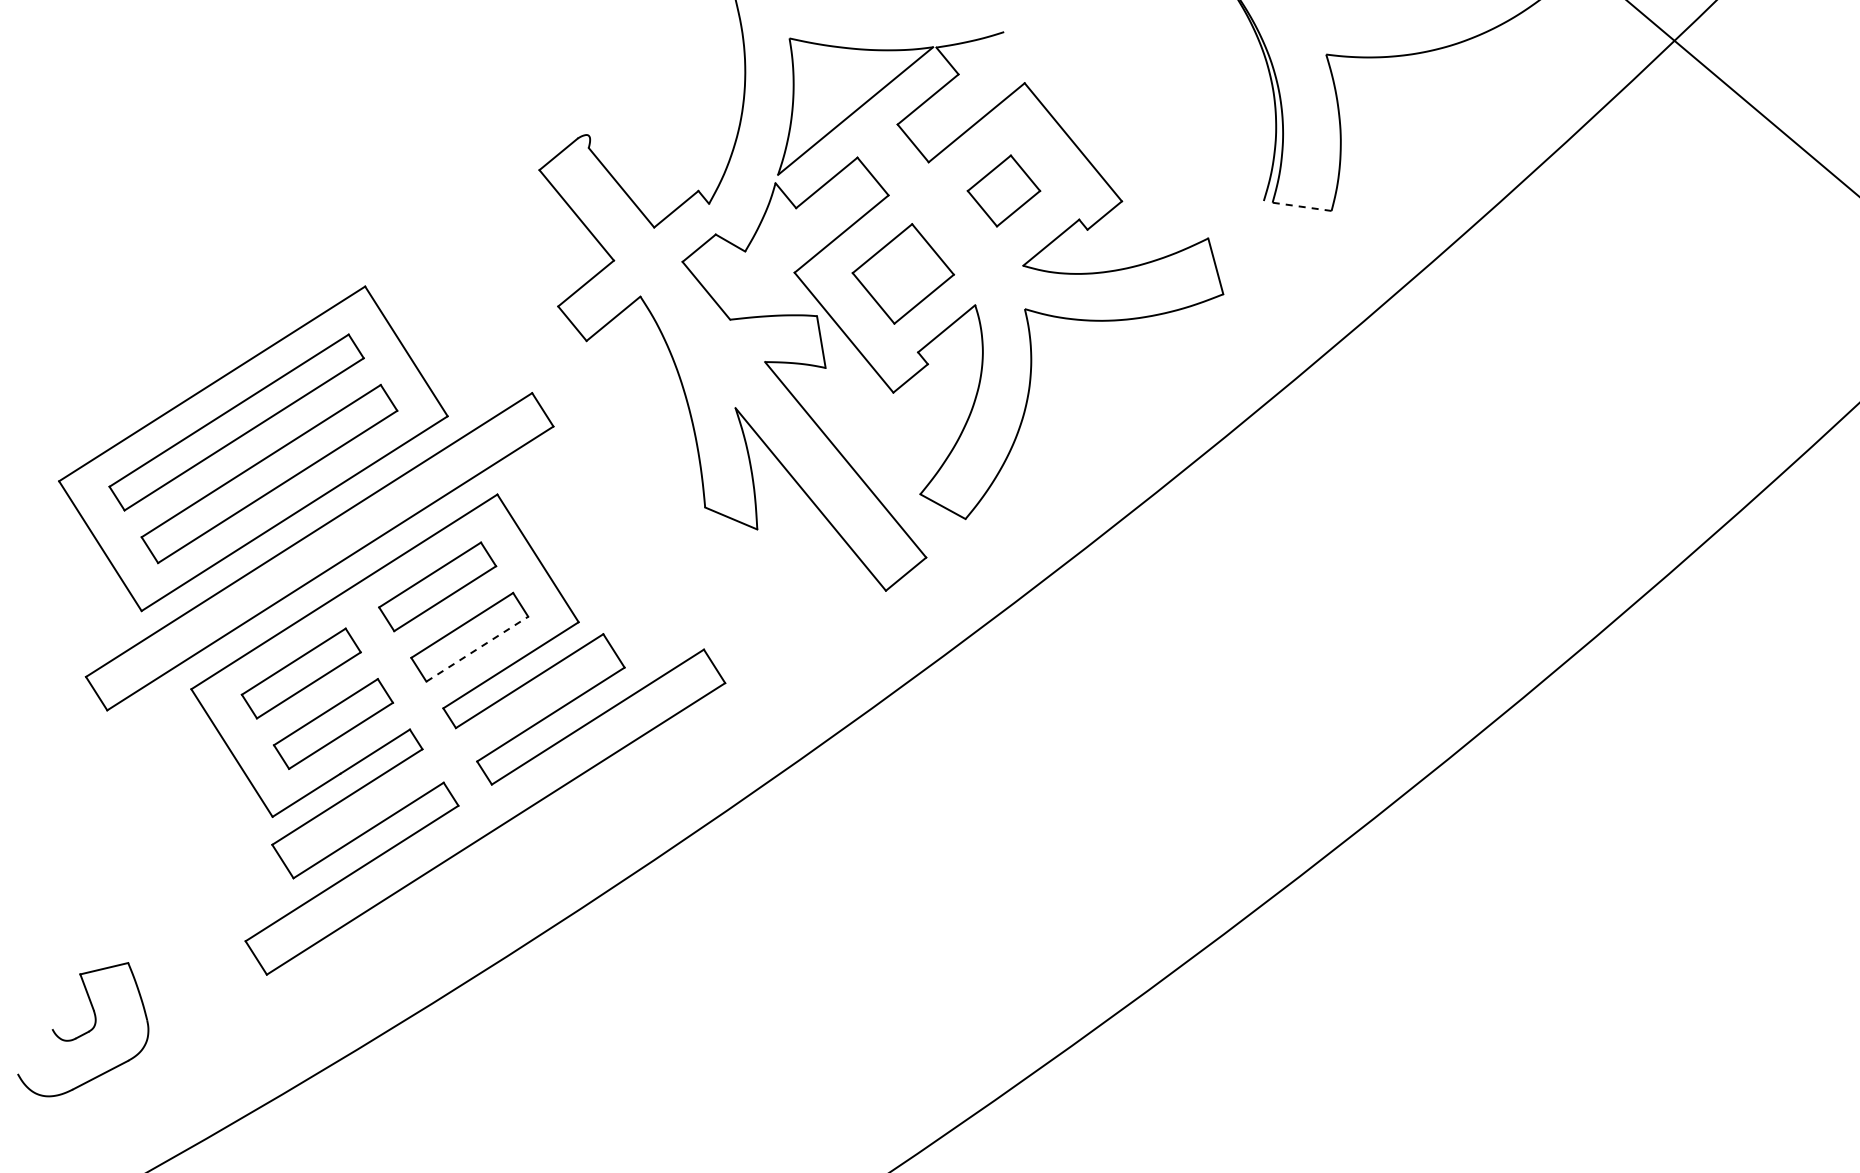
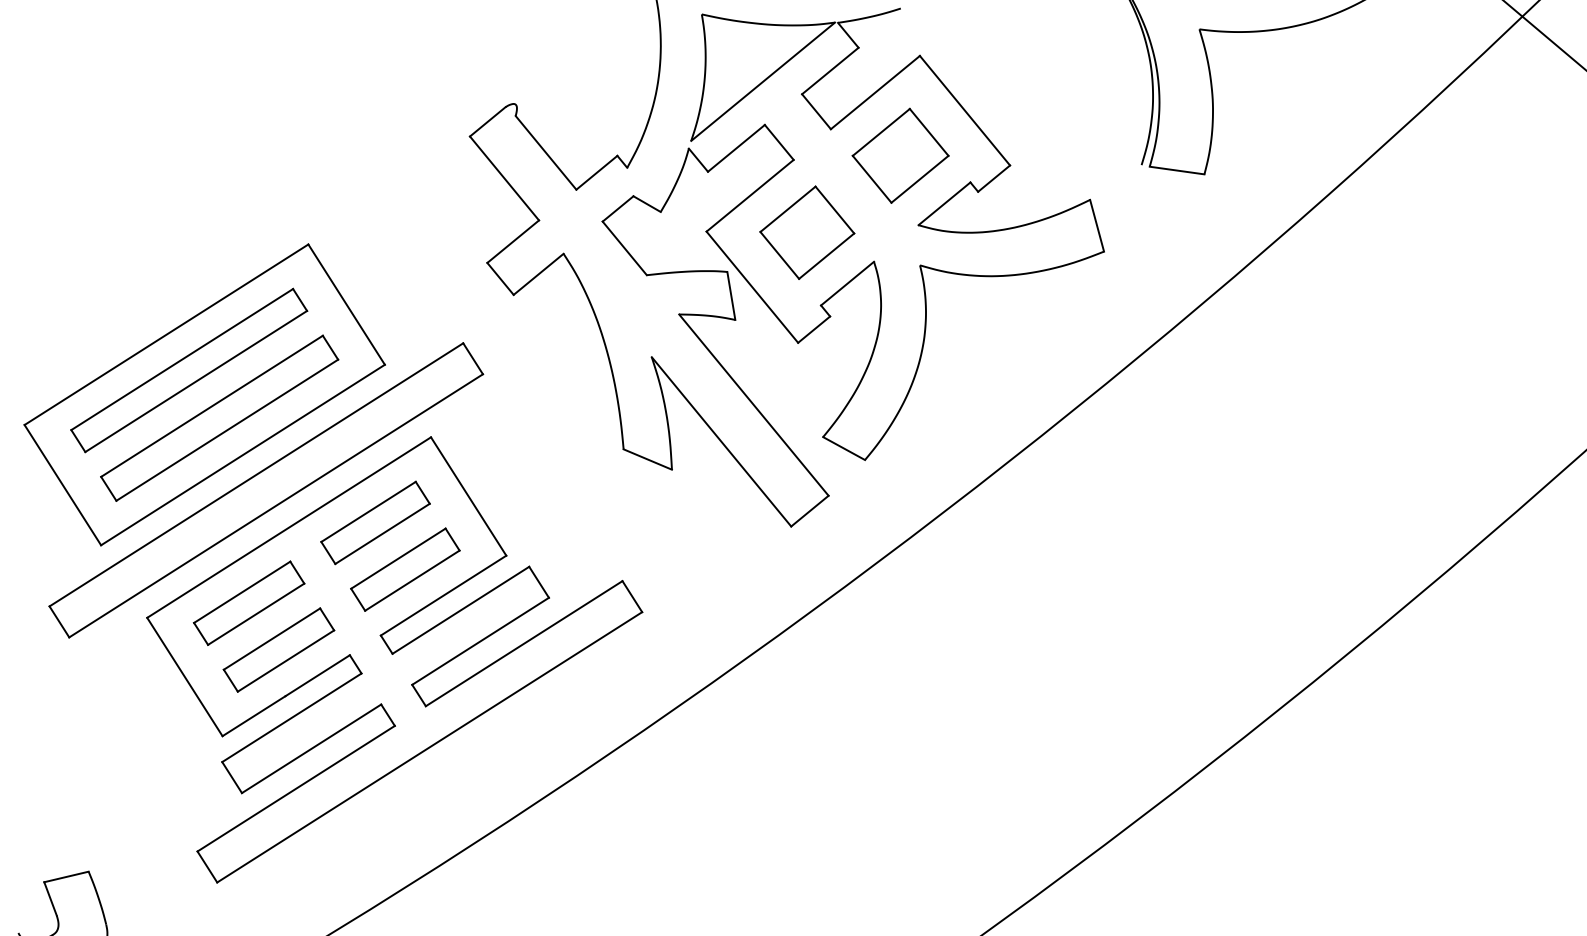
part: (1003, 190) -> (900, 155), size x1.43
line: (1302, 206) -> (1177, 170), dashed -> solid
line: (477, 648) -> (412, 580), dashed -> solid

